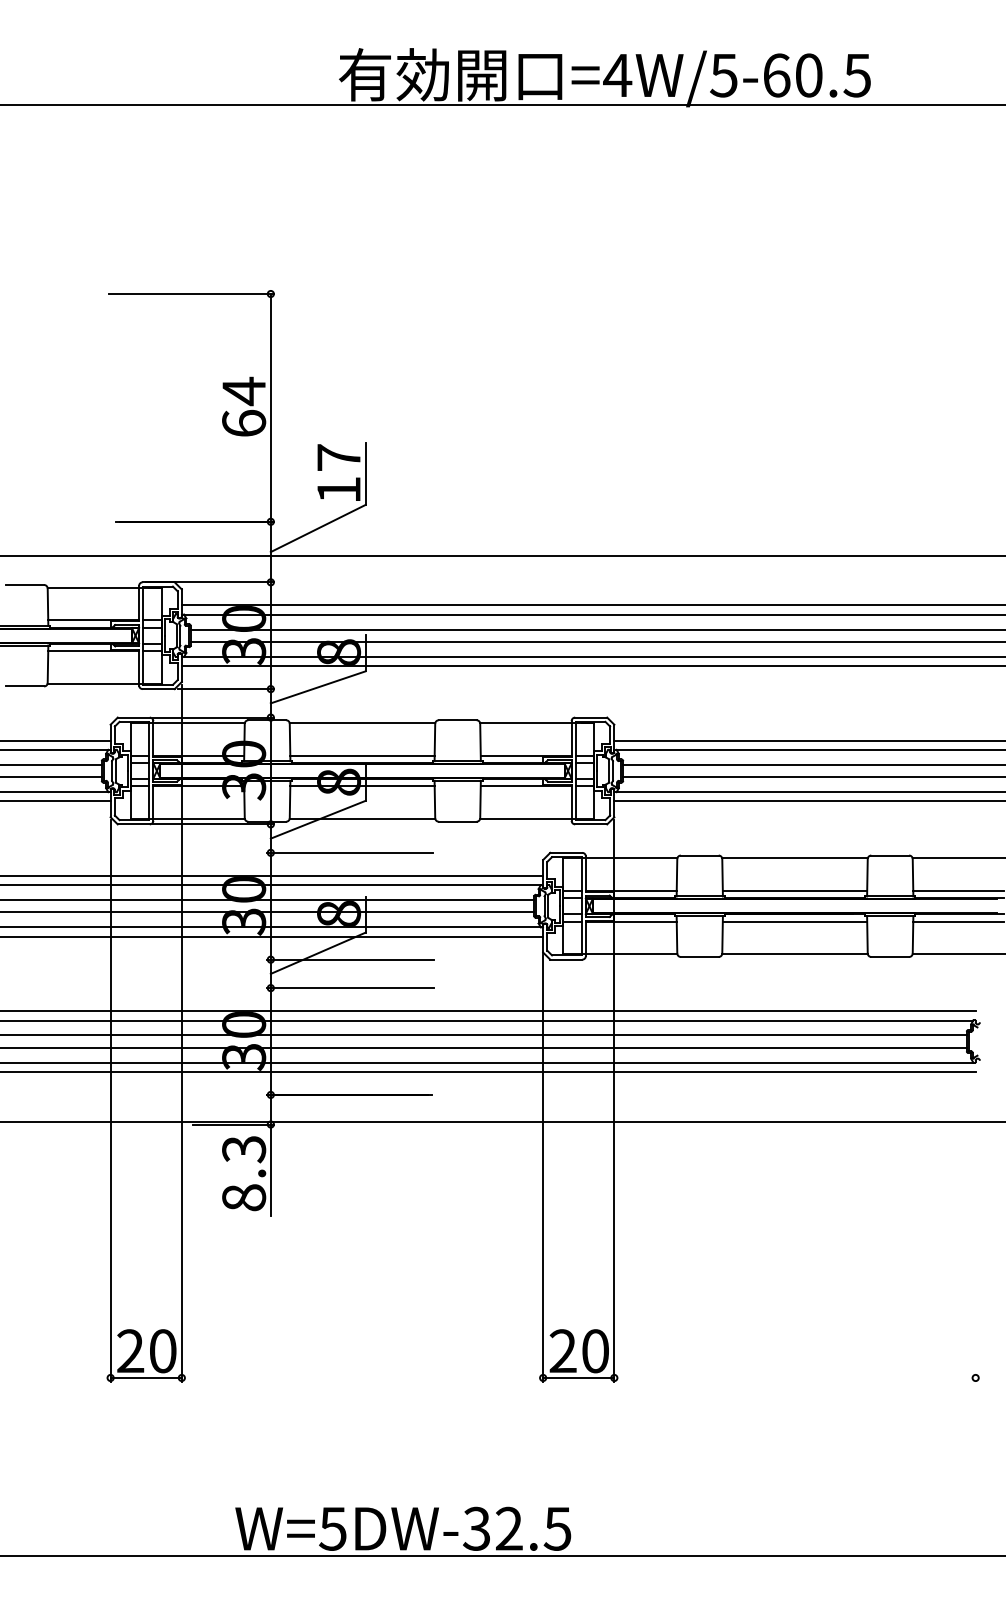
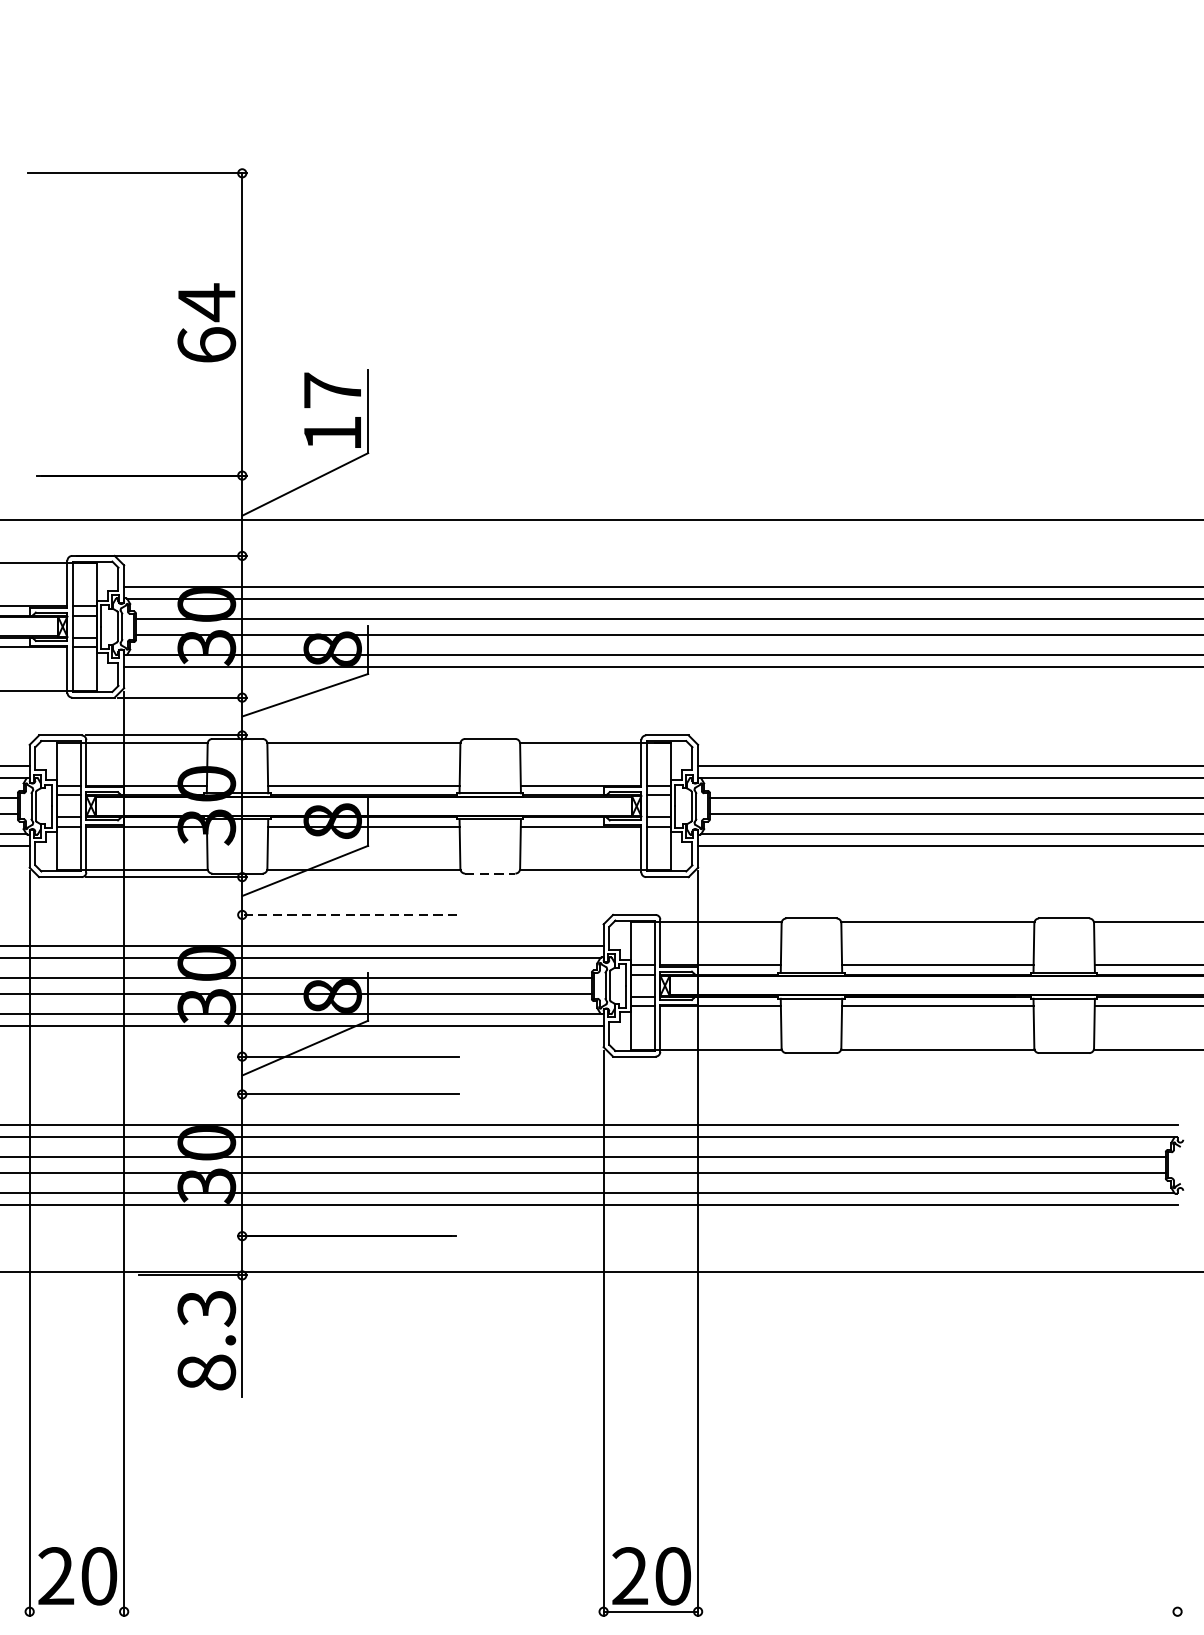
line: (457, 821) -> (489, 873), solid -> dashed
line: (350, 852) -> (347, 914), solid -> dashed
line: (145, 1377) -> (75, 1611), removed

